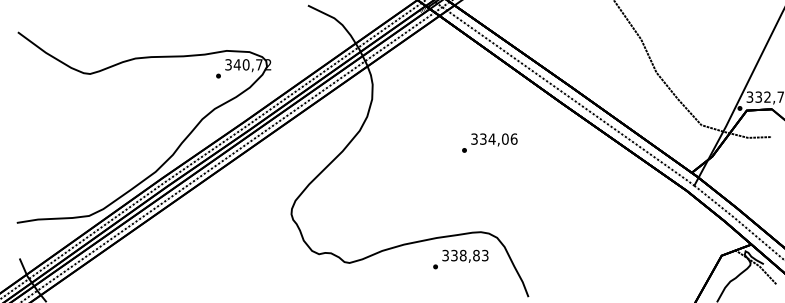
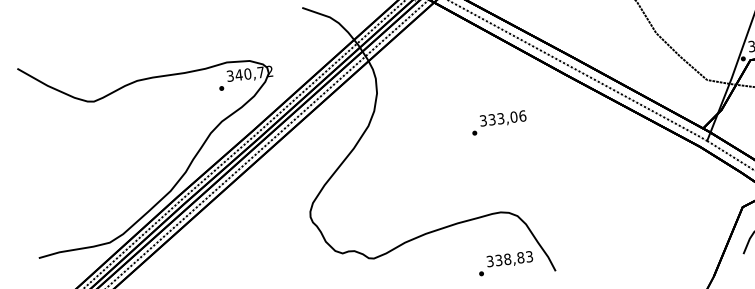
text: (491, 138) -> (500, 118), 334,06 -> 333,06
text: (460, 259) -> (505, 263), moved

